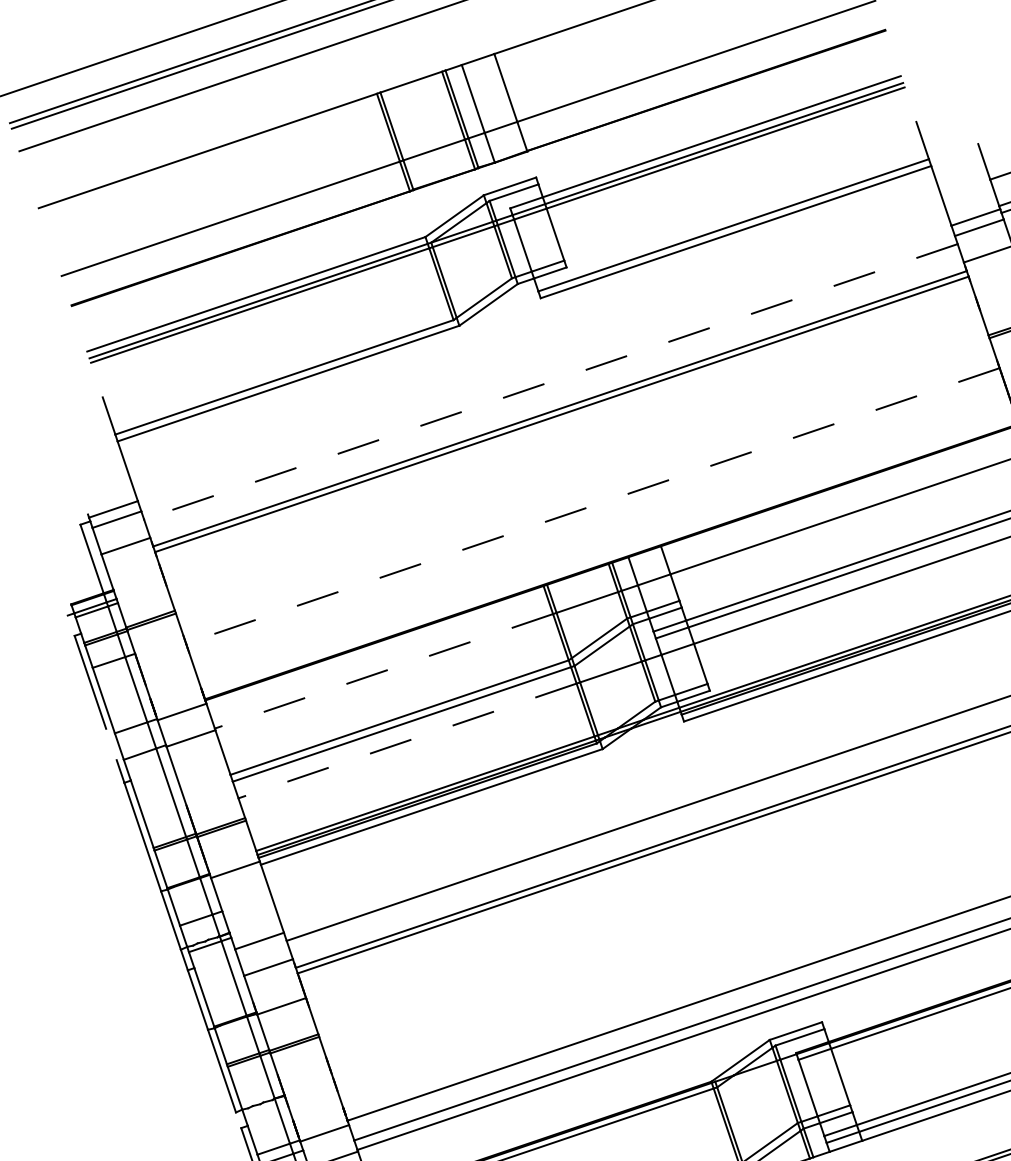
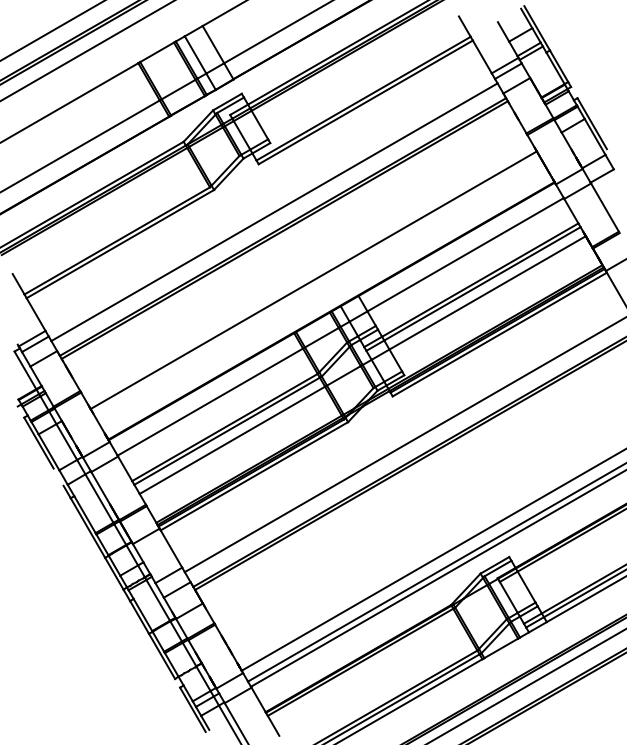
line: (550, 382) -> (274, 212), dashed -> solid
line: (592, 506) -> (313, 280), dashed -> solid
line: (382, 671) -> (209, 402), dashed -> solid
line: (406, 740) -> (231, 440), dashed -> solid

